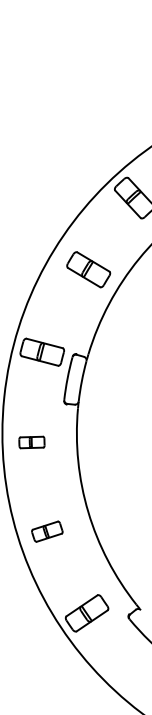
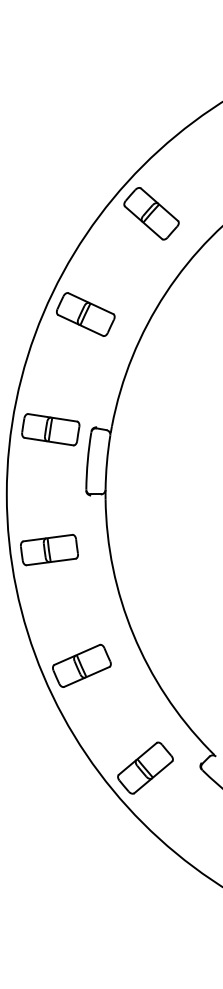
part: (88, 269) -> (85, 314), moved
part: (31, 442) -> (49, 550), size x1.67
part: (47, 531) -> (81, 665), size x1.43

